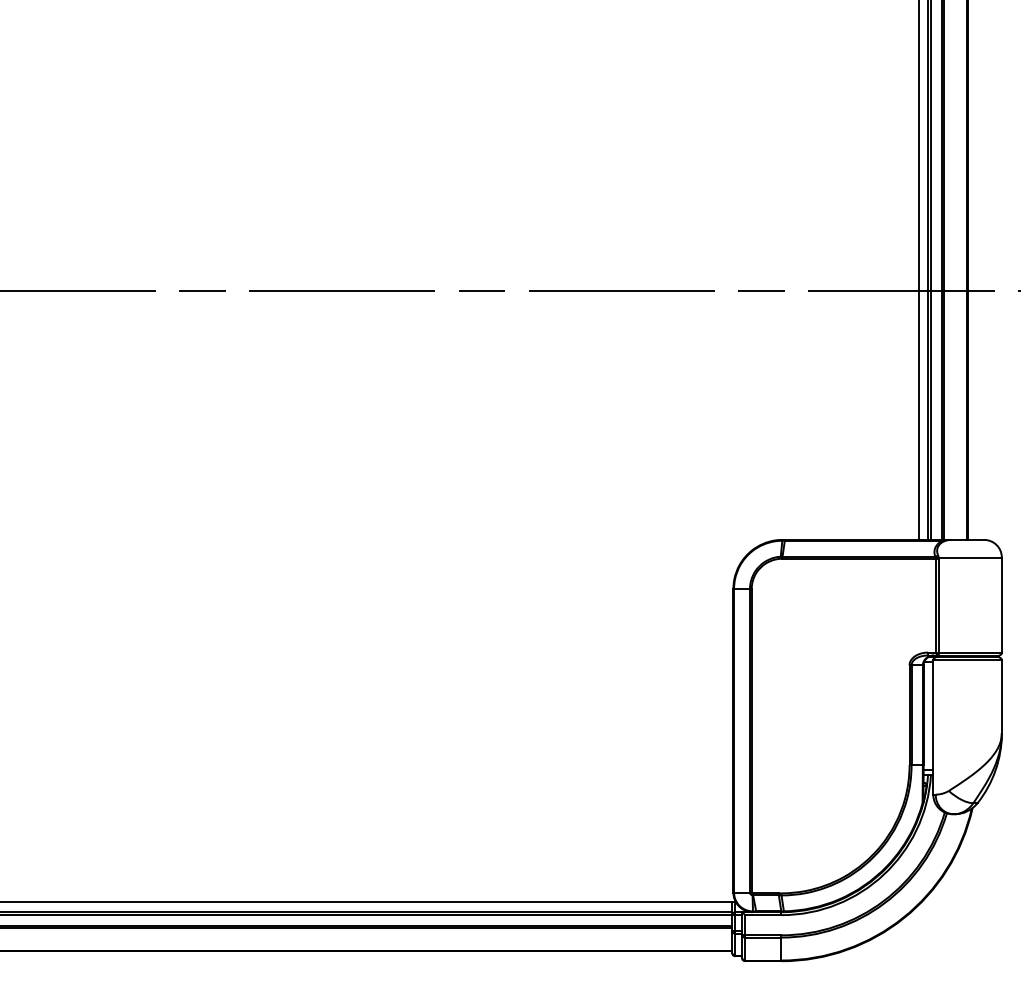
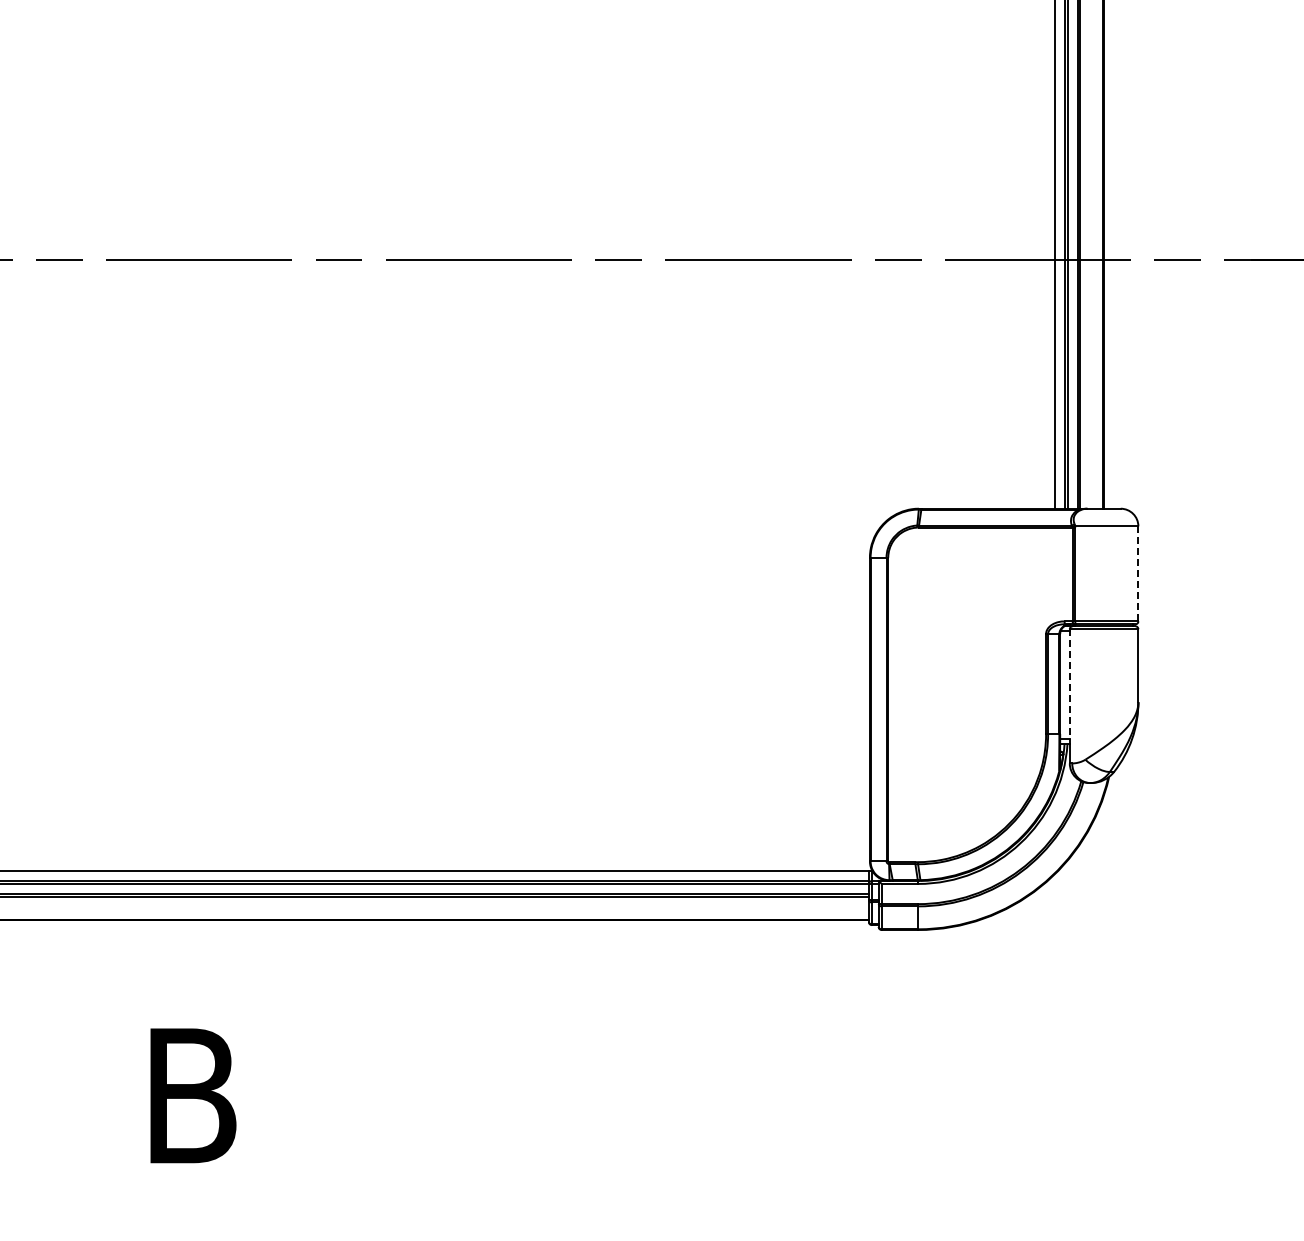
line: (1001, 604) -> (1138, 573), solid -> dashed
line: (932, 718) -> (1069, 687), solid -> dashed

